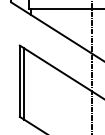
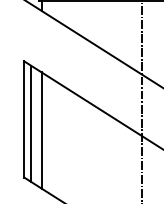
line: (30, 87) -> (41, 129), added

